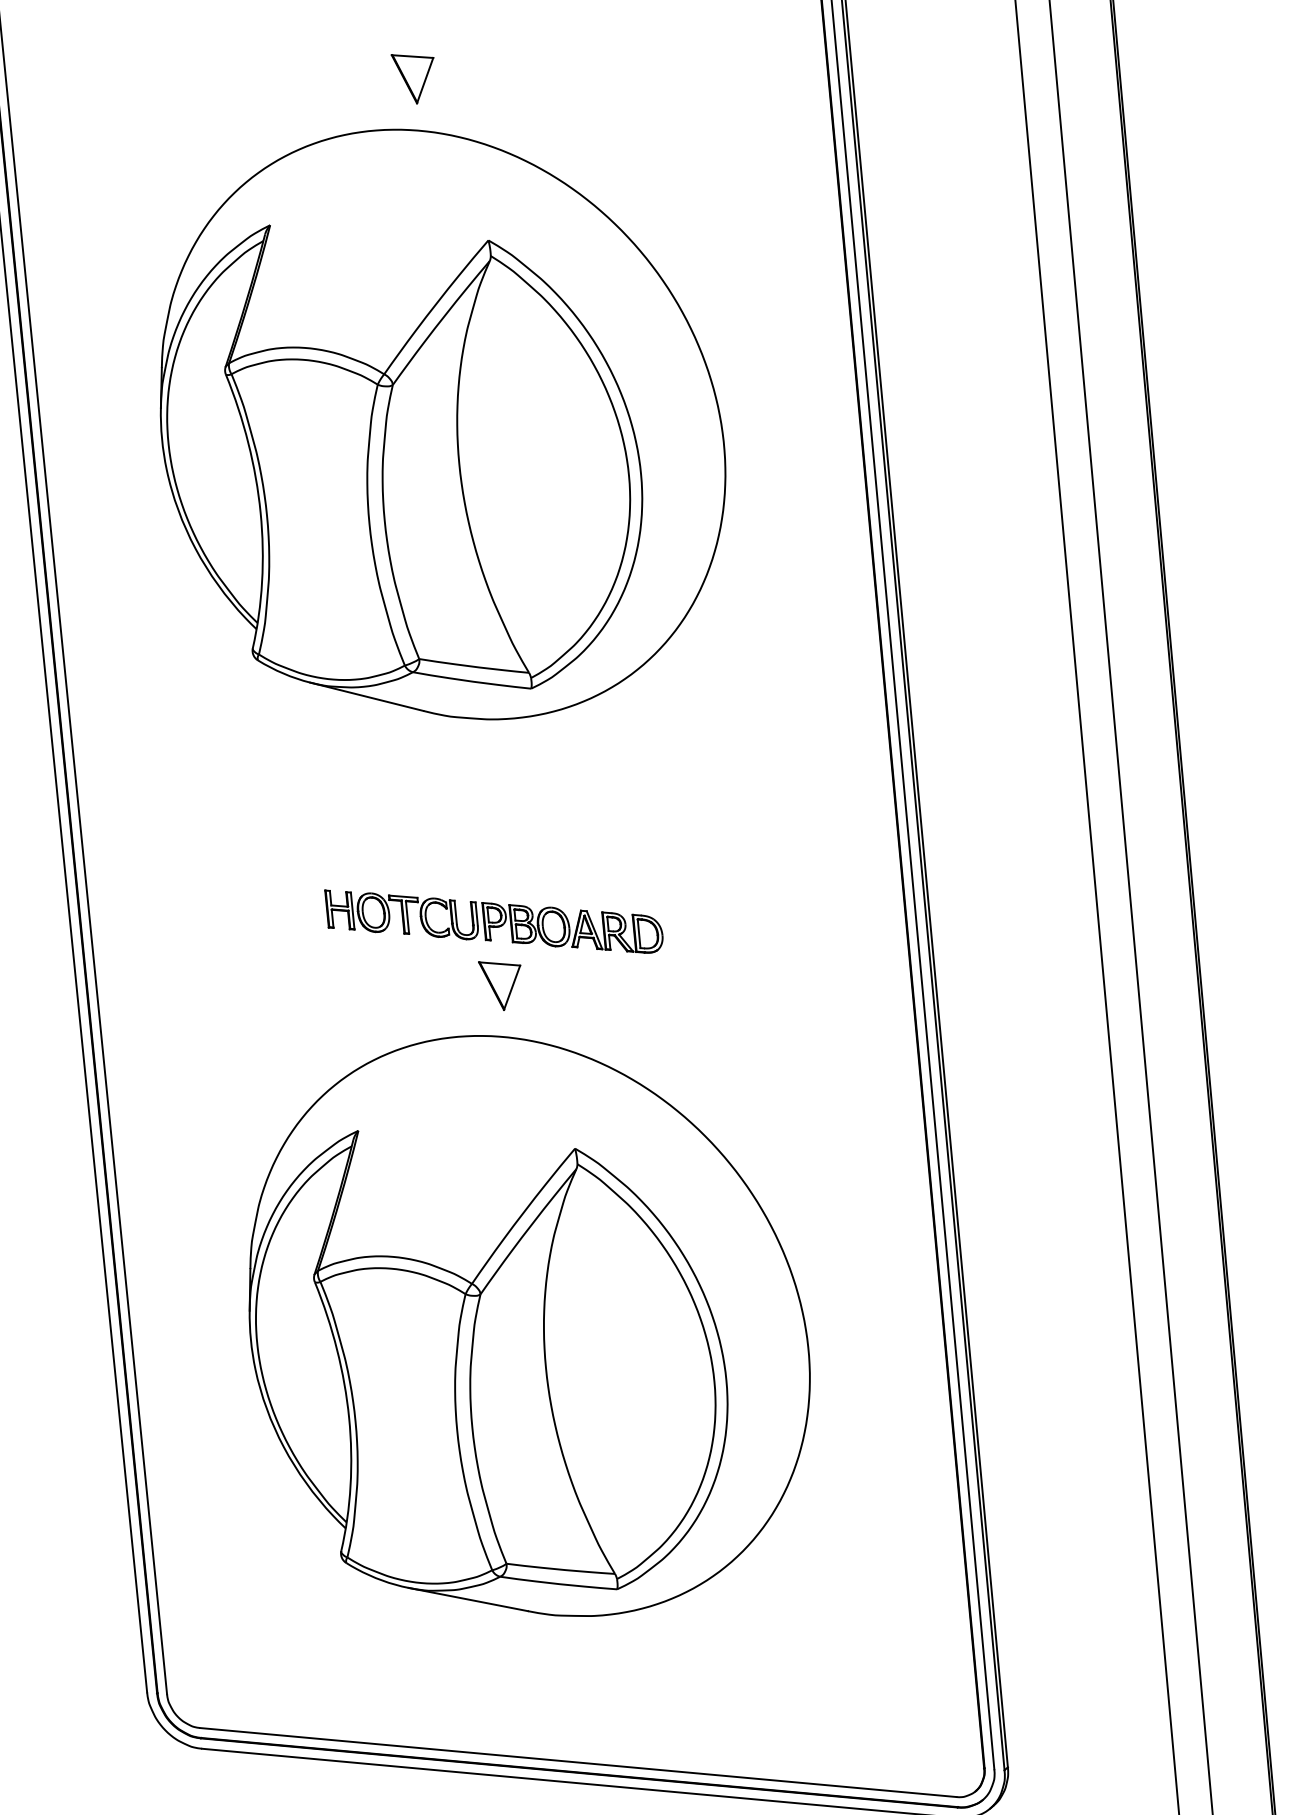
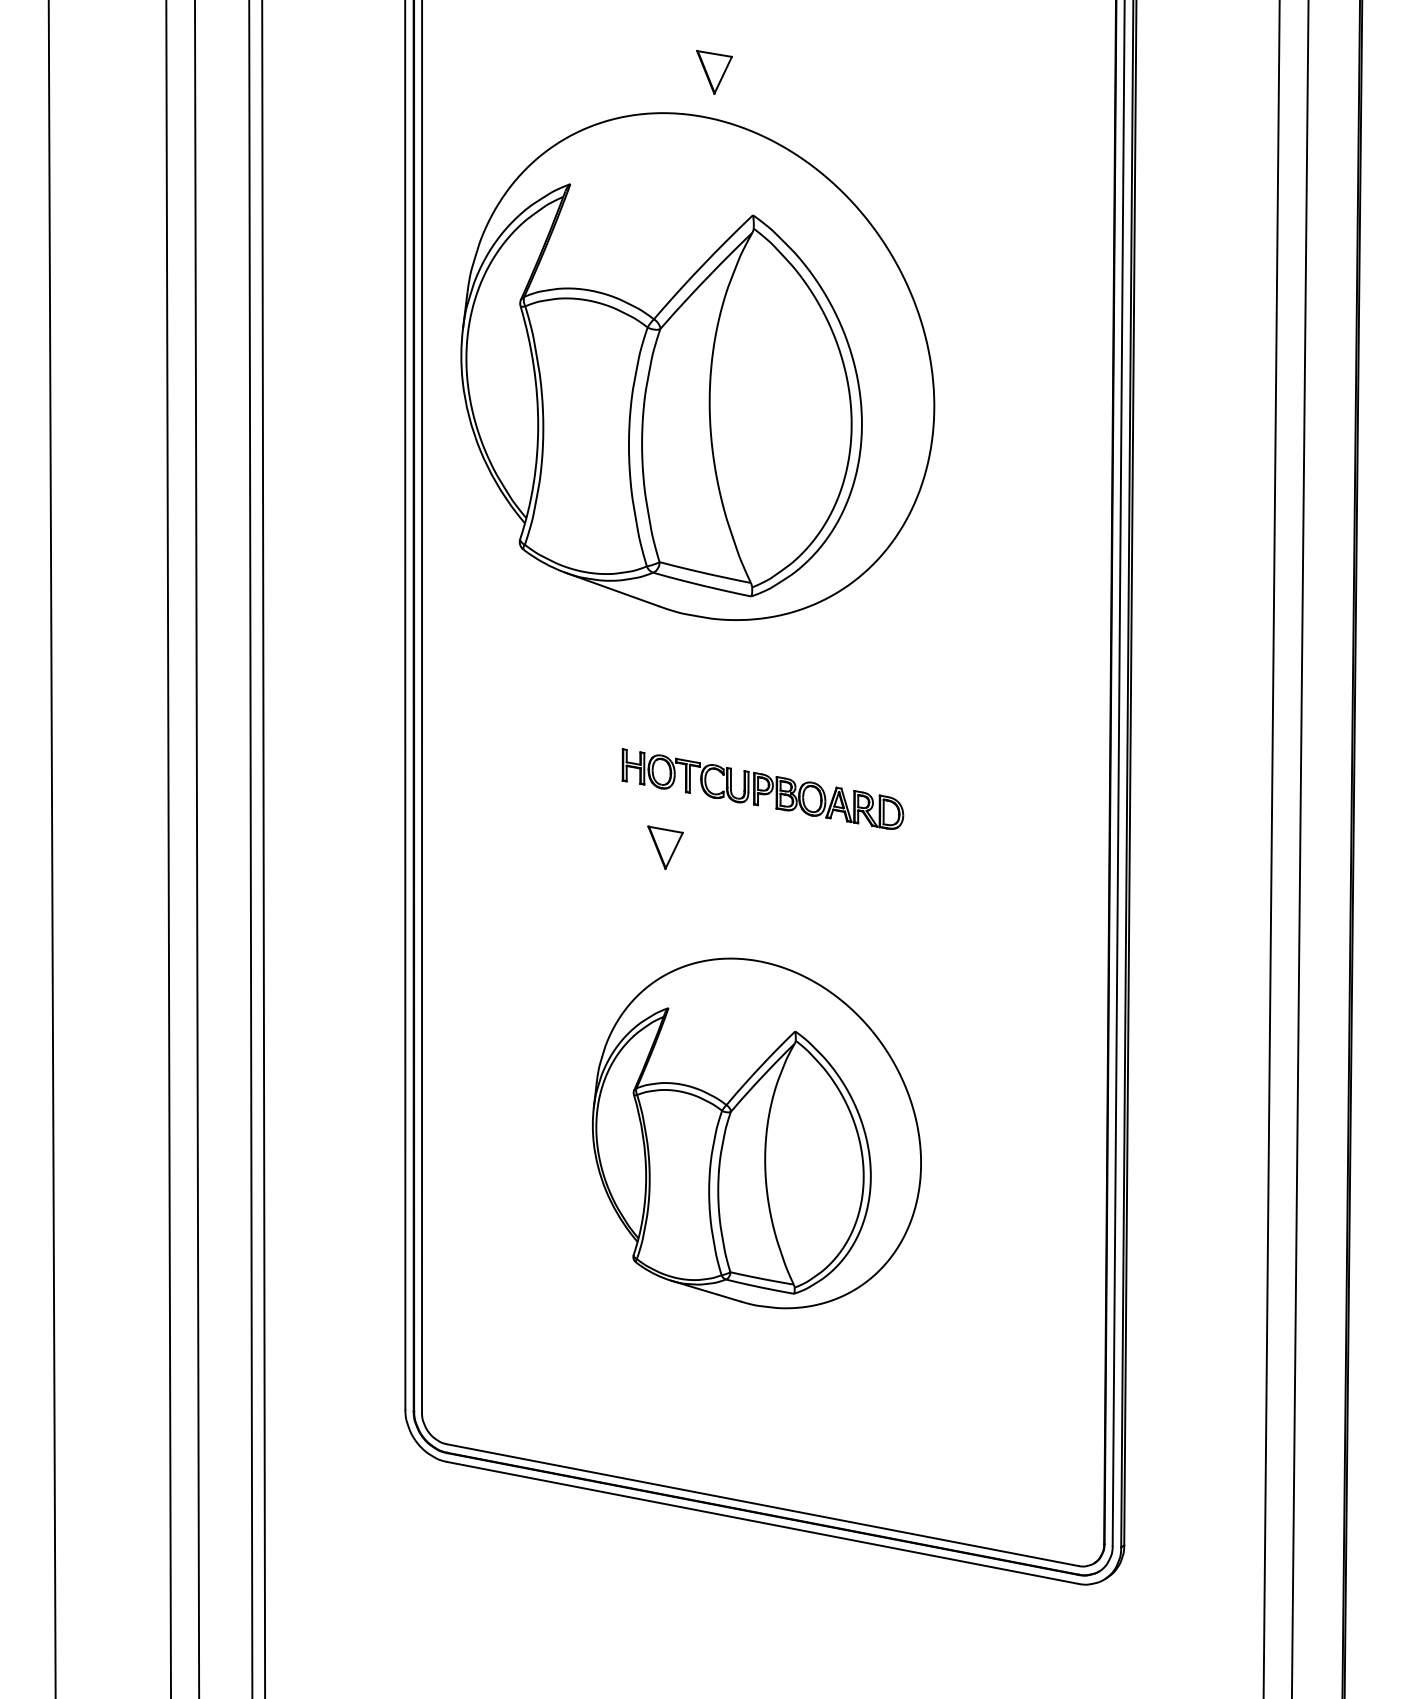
part: (414, 78) -> (714, 72), moved
part: (440, 424) -> (697, 366), moved
part: (501, 984) -> (665, 847), moved
part: (527, 1326) -> (756, 1133), size x0.7

